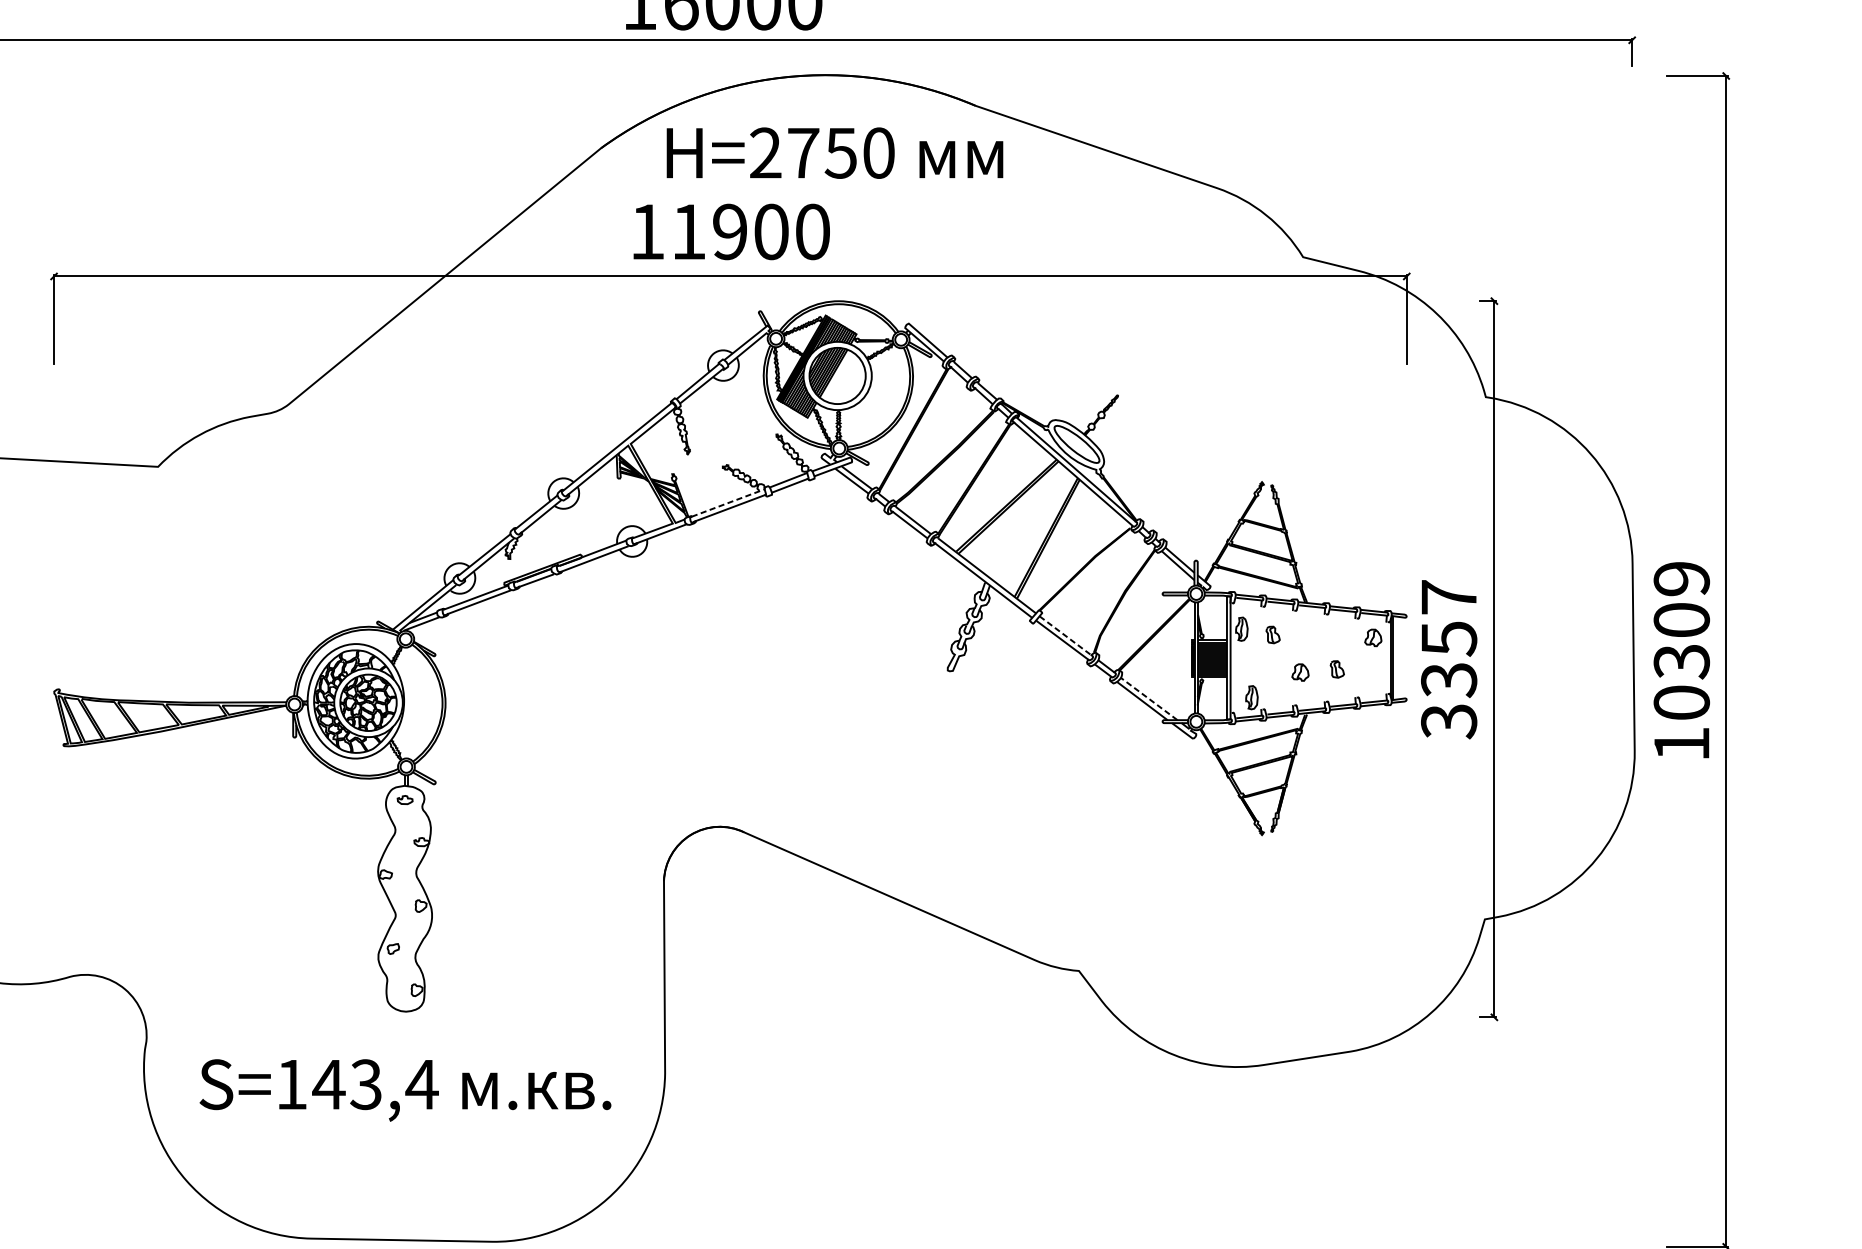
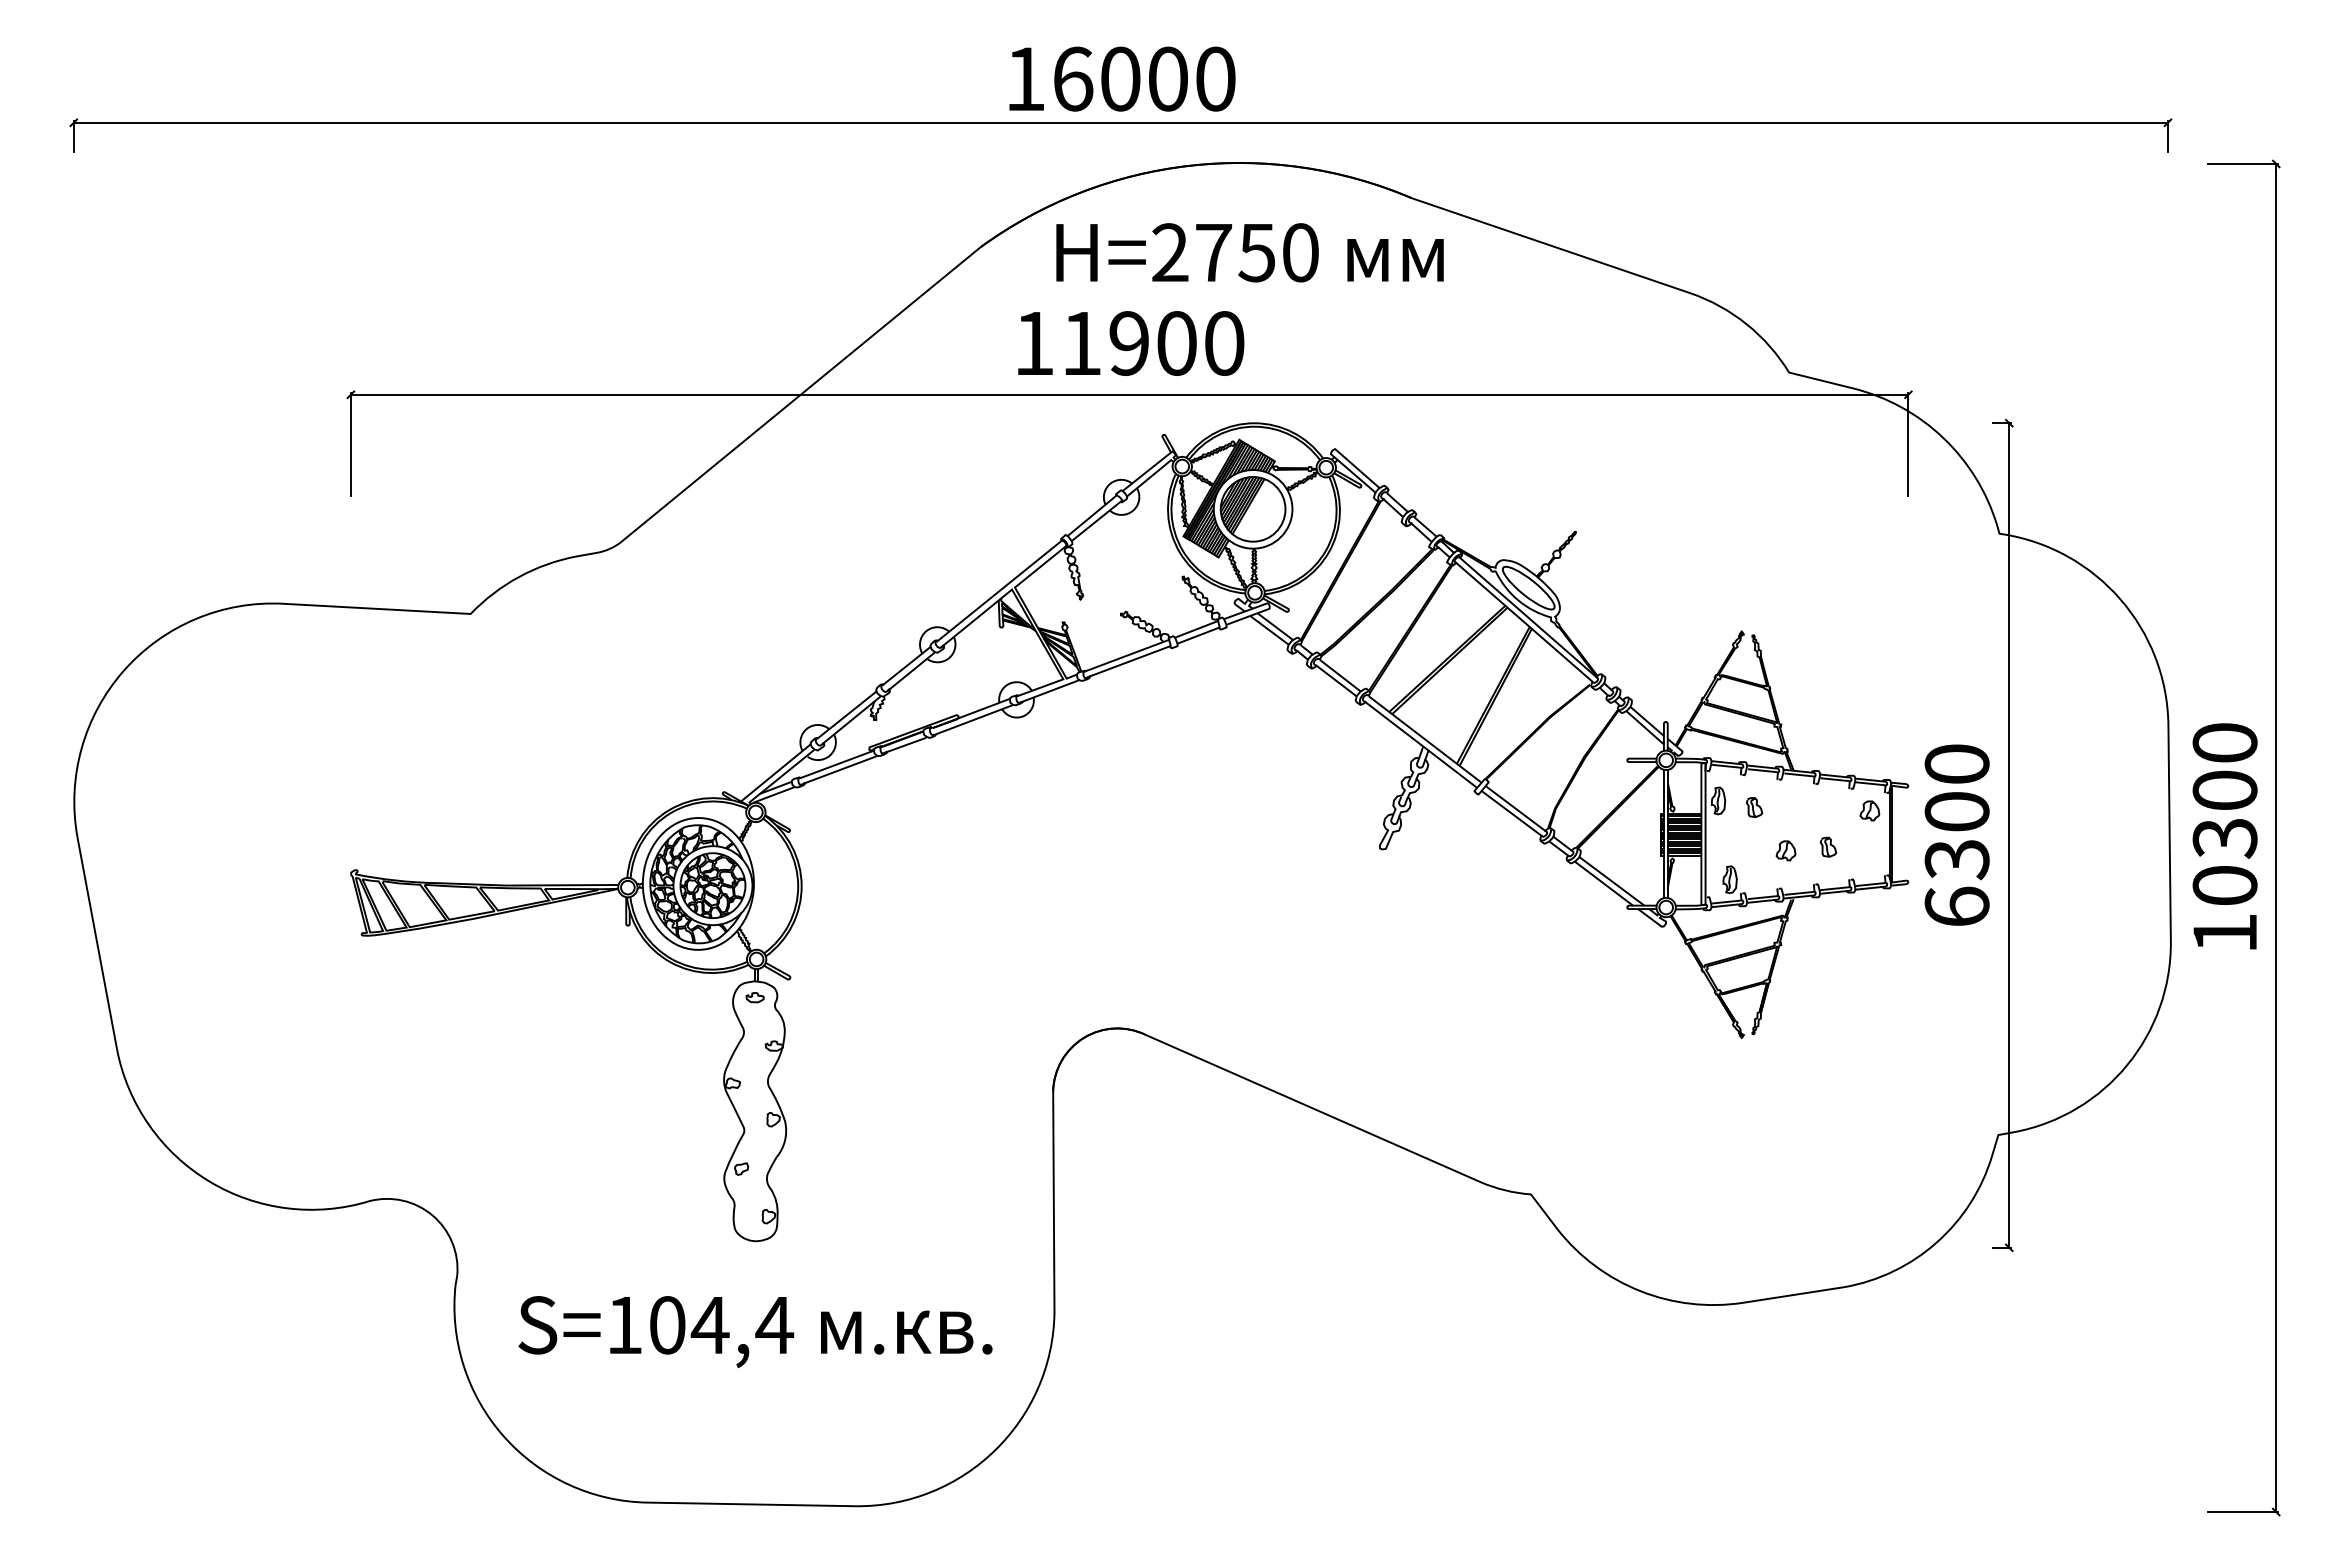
line: (728, 502) -> (1127, 655), dashed -> solid
text: (1681, 578) -> (2224, 742), 10309 -> 10300
line: (1065, 635) -> (1515, 808), dashed -> solid
text: (1448, 659) -> (1956, 835), 3357 -> 6300
line: (1148, 699) -> (1611, 881), dashed -> solid
text: (347, 1084) -> (688, 1325), S=143,4 -> S=104,4

